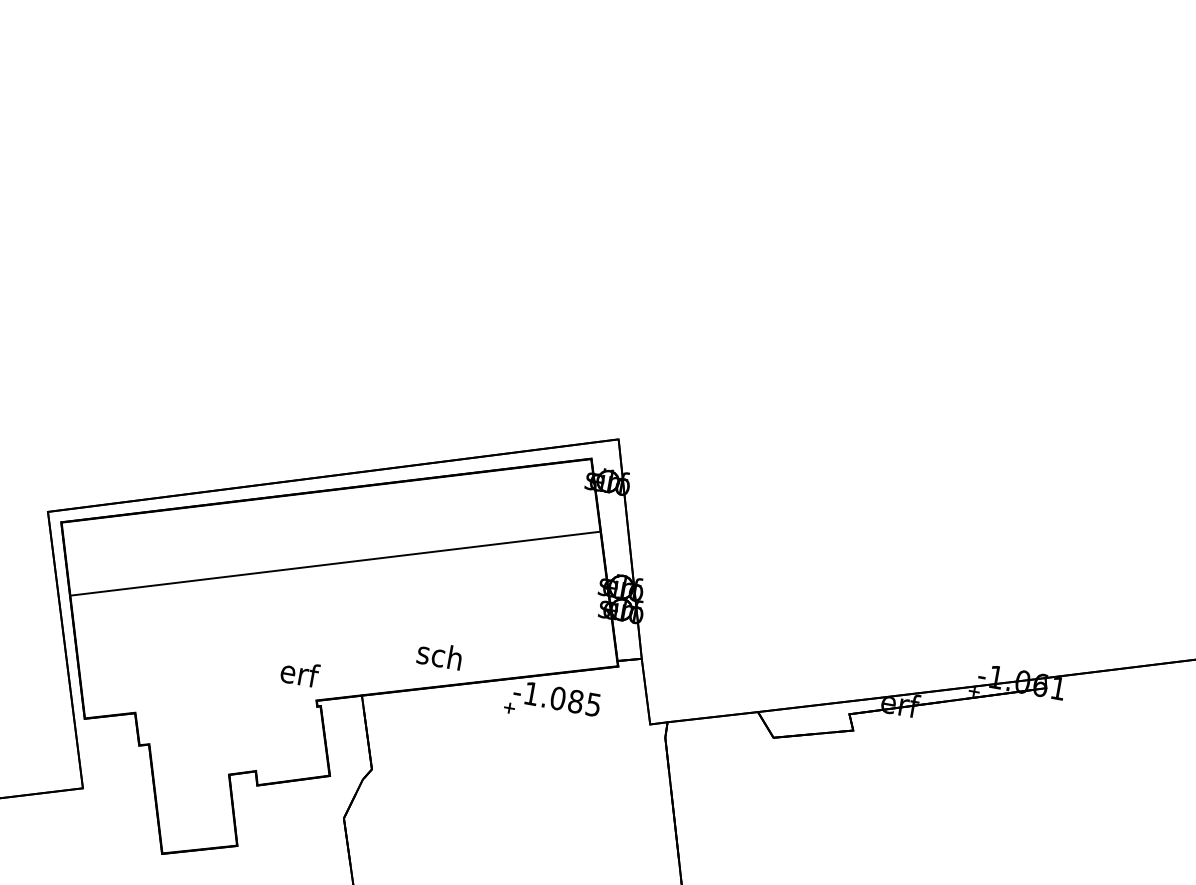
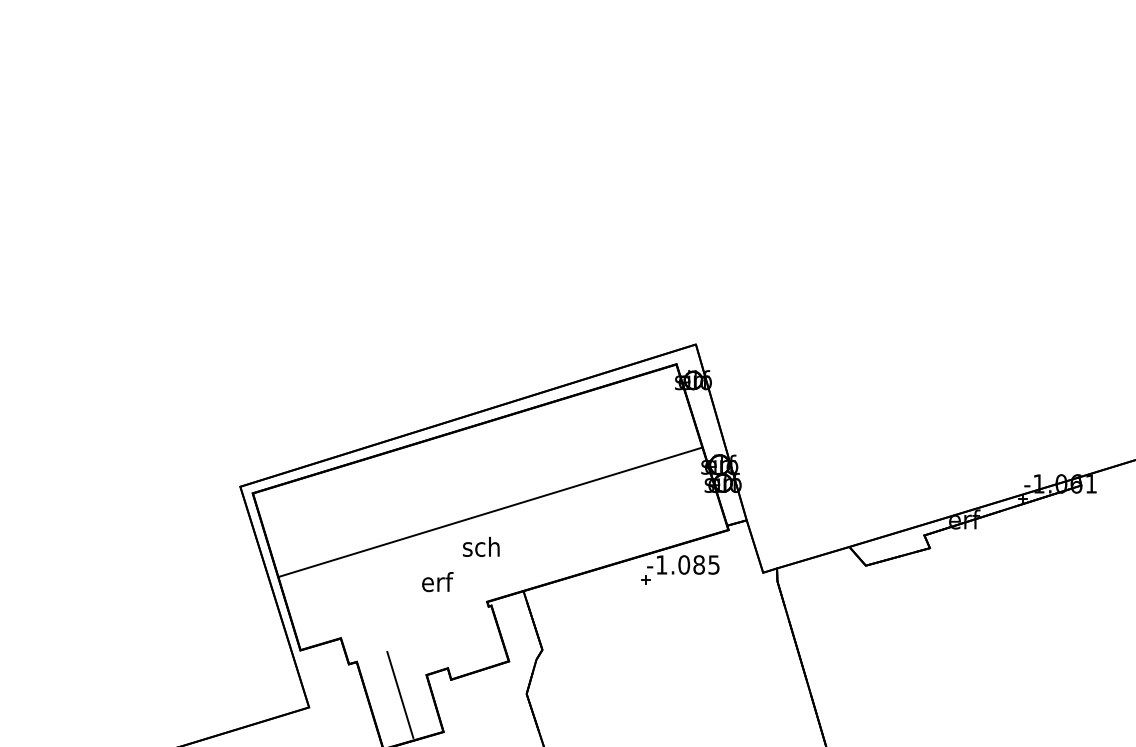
line: (335, 562) -> (490, 511), moved
text: (440, 654) -> (481, 546), moved
text: (299, 673) -> (437, 582), moved
line: (194, 792) -> (400, 694), added

